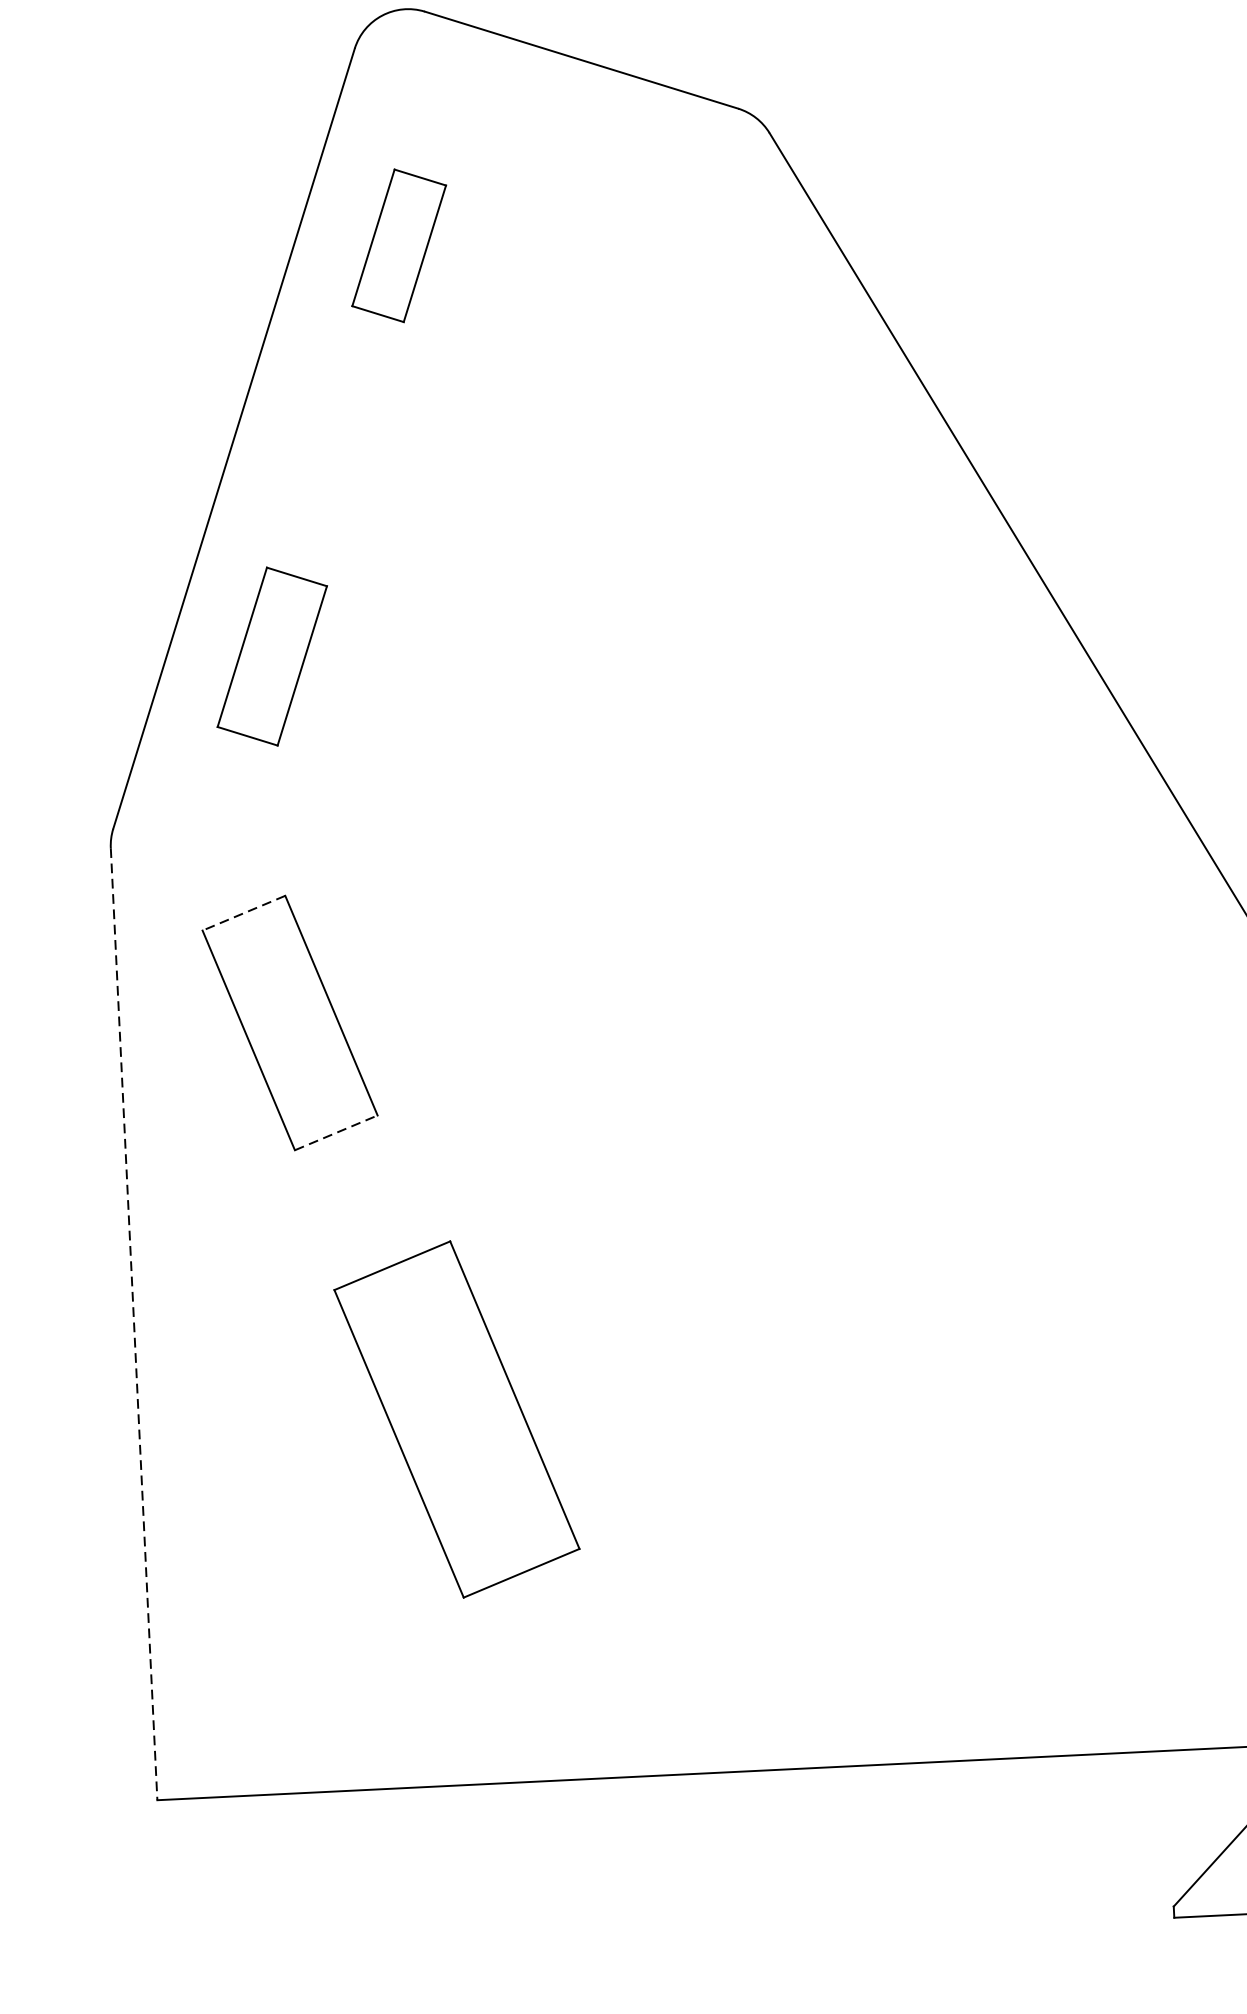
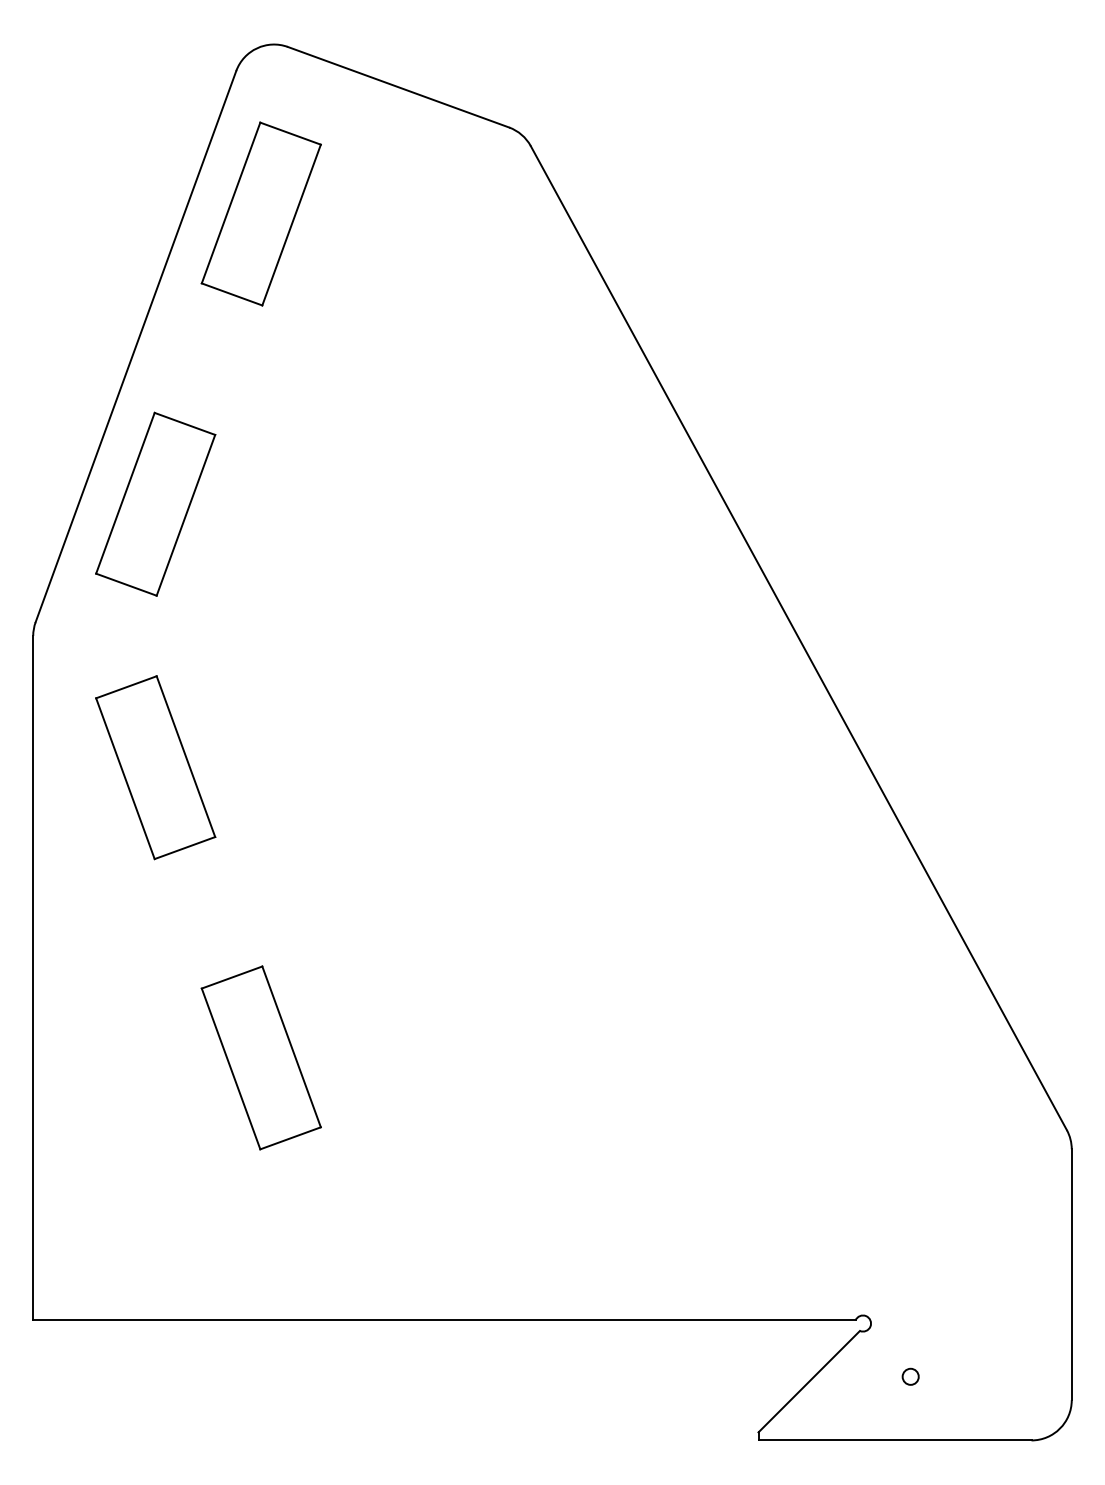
part: (398, 245) -> (260, 213), size x1.67
part: (271, 655) -> (155, 503), size x1.43
line: (242, 913) -> (125, 687), dashed -> solid
line: (336, 1132) -> (185, 847), dashed -> solid
line: (134, 1324) -> (33, 978), dashed -> solid
part: (455, 1419) -> (260, 1057), size x0.71

